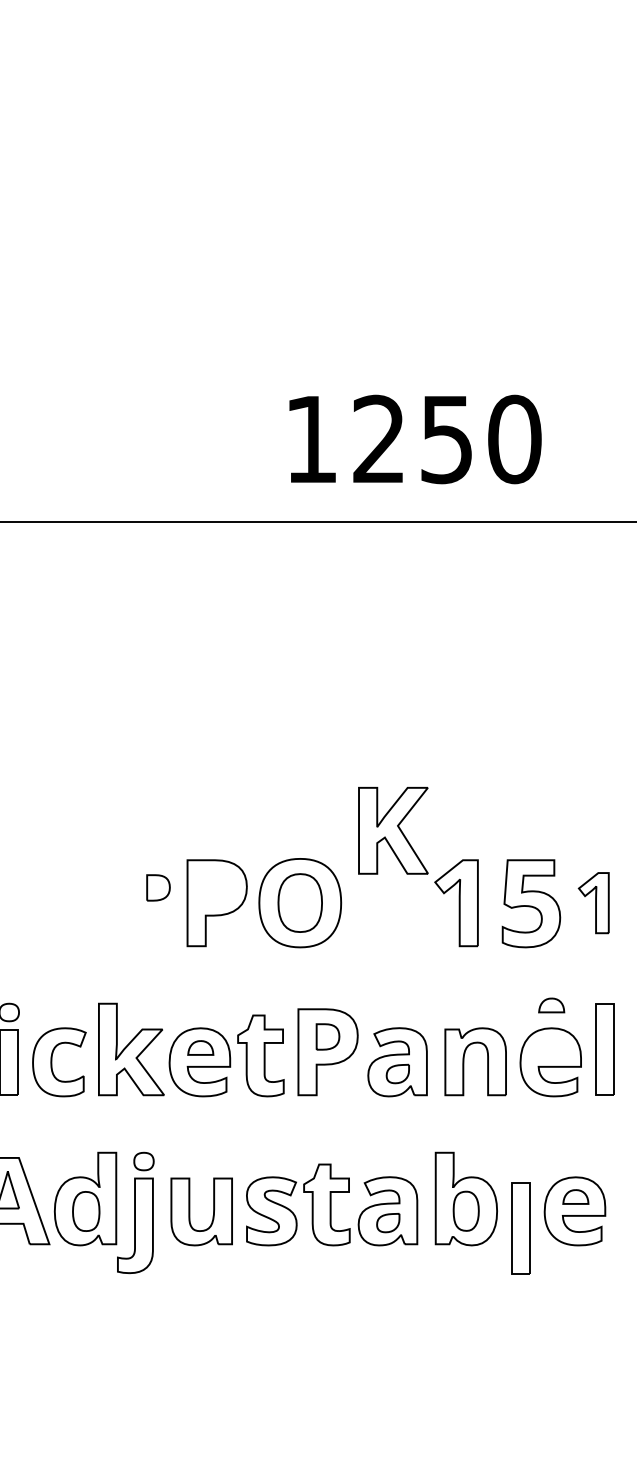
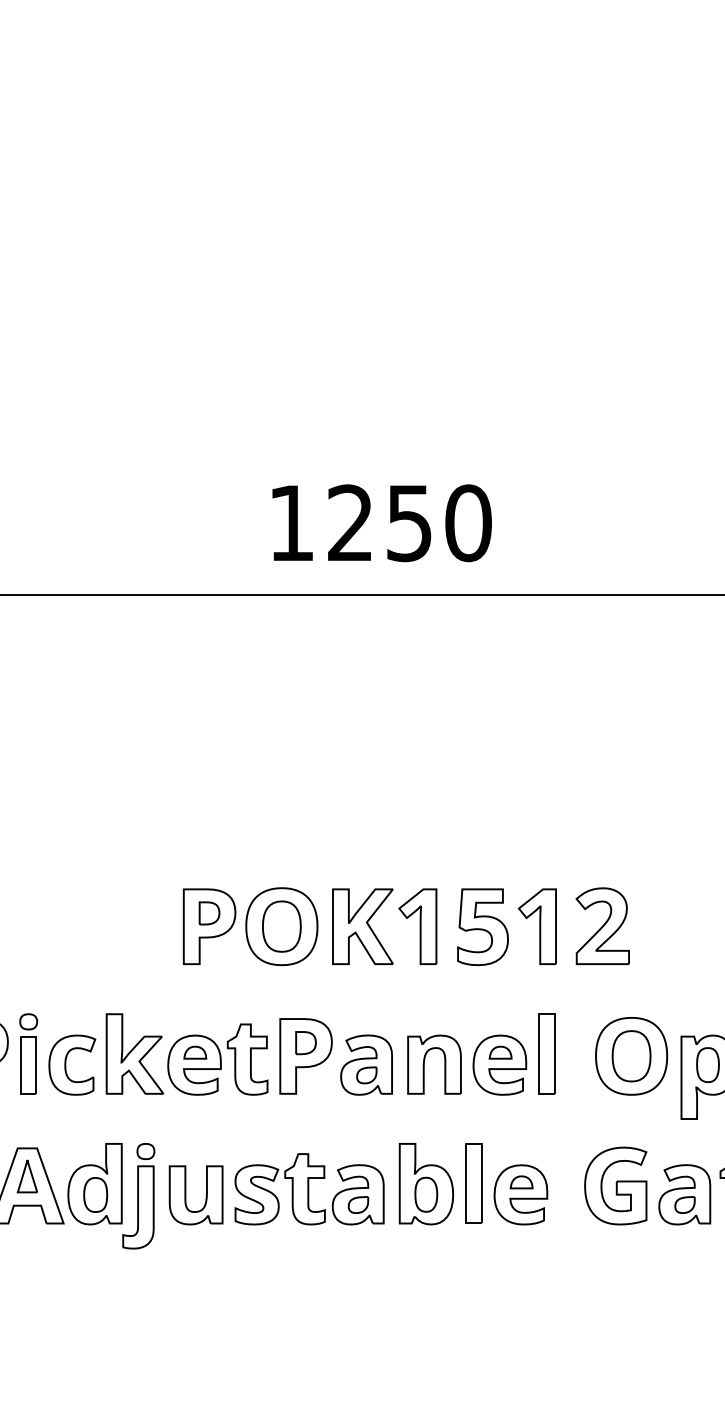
part: (392, 830) -> (362, 926), moved
part: (158, 887) -> (209, 913), moved
part: (592, 902) -> (536, 926), size x1.43
part: (551, 1005) -> (500, 1052), moved
part: (520, 1228) -> (473, 1183), moved

